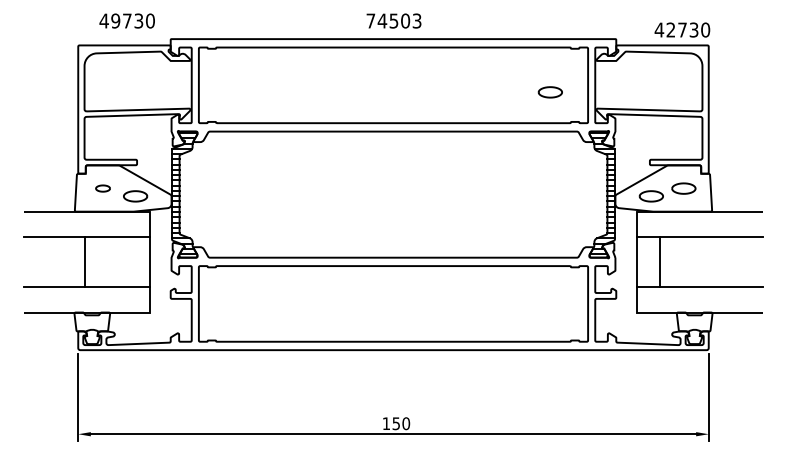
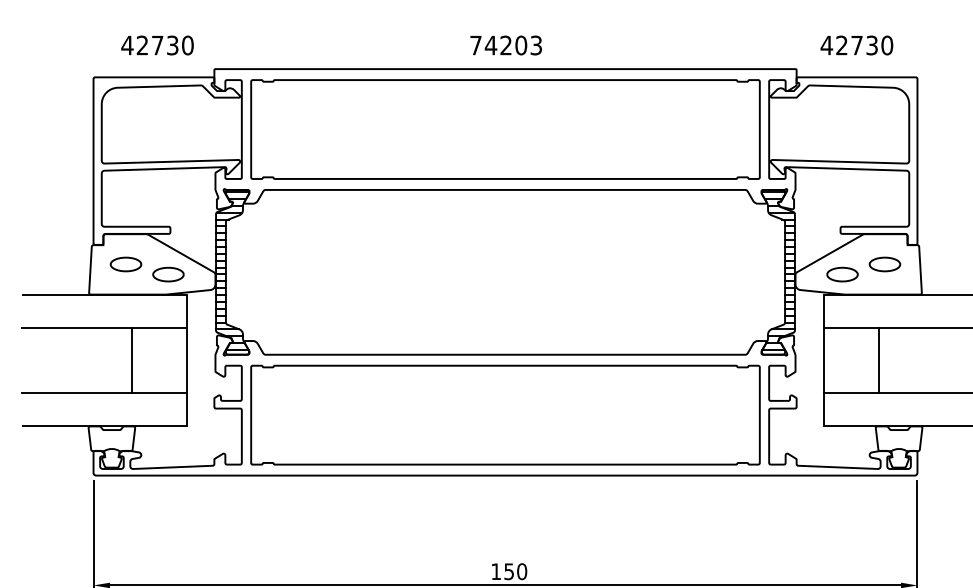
text: (115, 20) -> (142, 44), 49730 -> 42730
text: (393, 20) -> (505, 44), 74503 -> 74203
text: (682, 29) -> (857, 44), moved
part: (549, 92) -> (709, 138), removed
part: (102, 188) -> (125, 264), size x1.67
line: (84, 261) -> (131, 359), moved
line: (660, 261) -> (879, 359), moved

